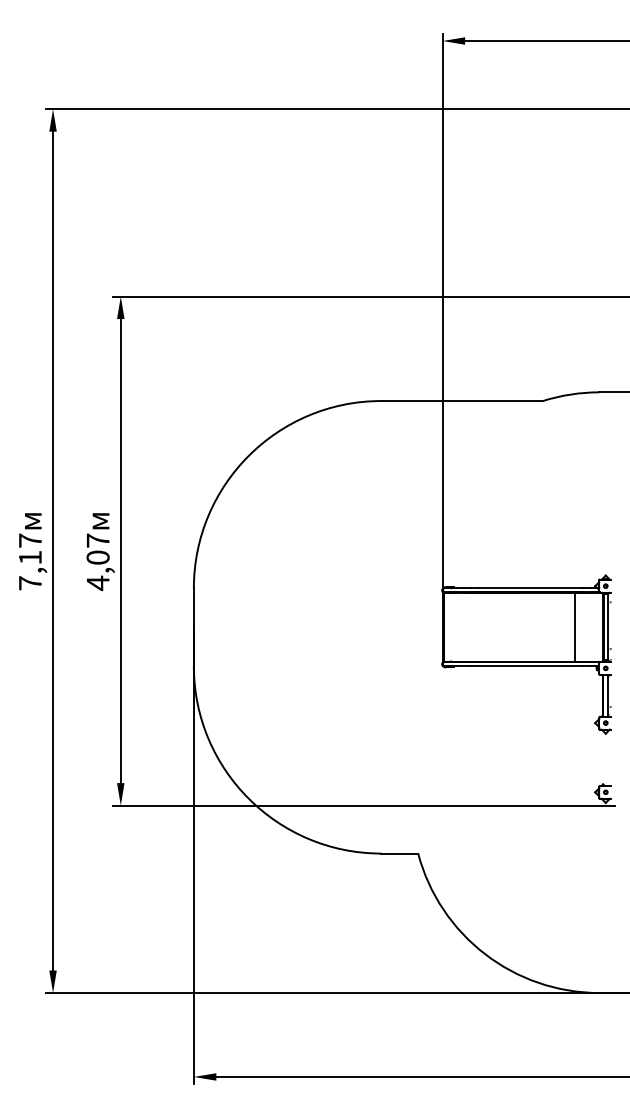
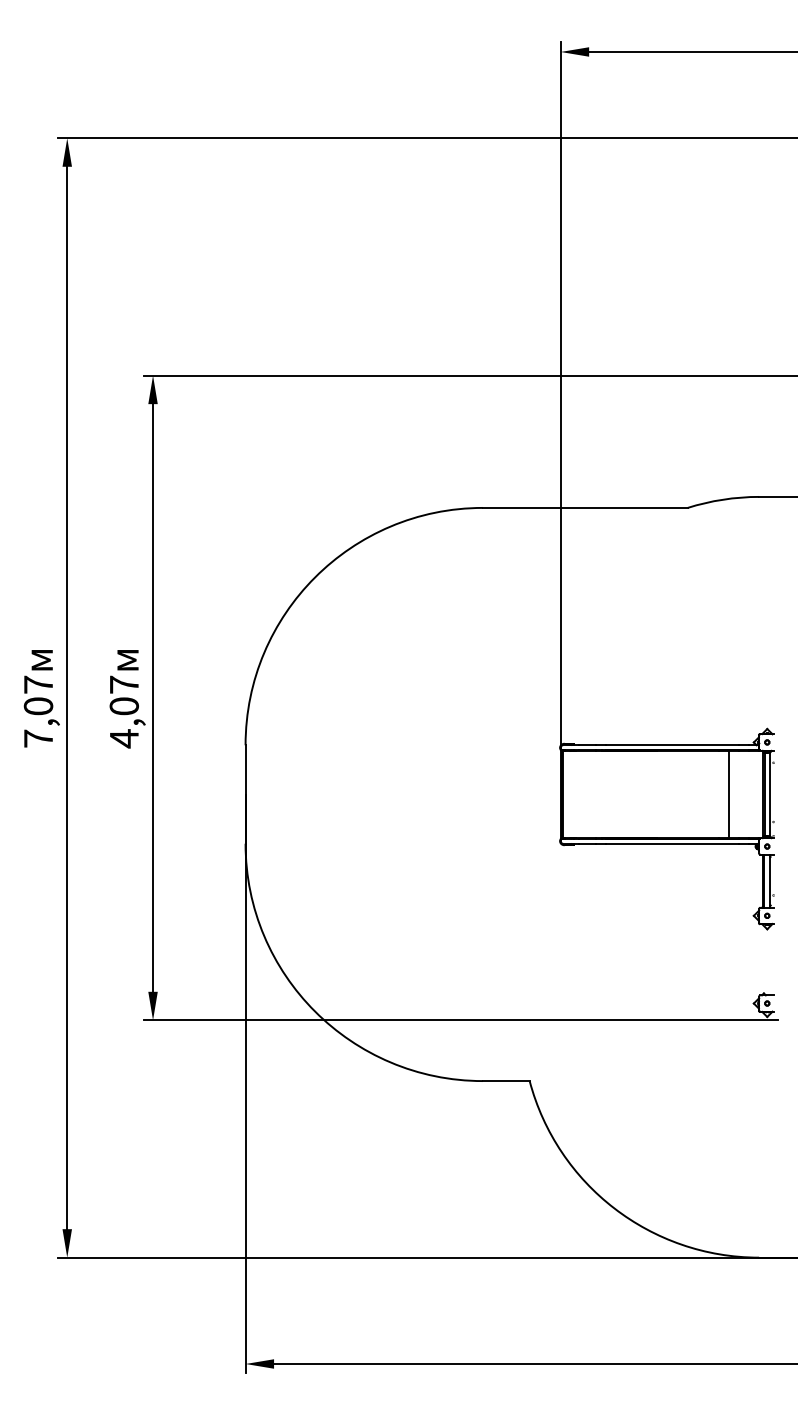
text: (29, 557) -> (37, 706), 7,17 -> 7,07

